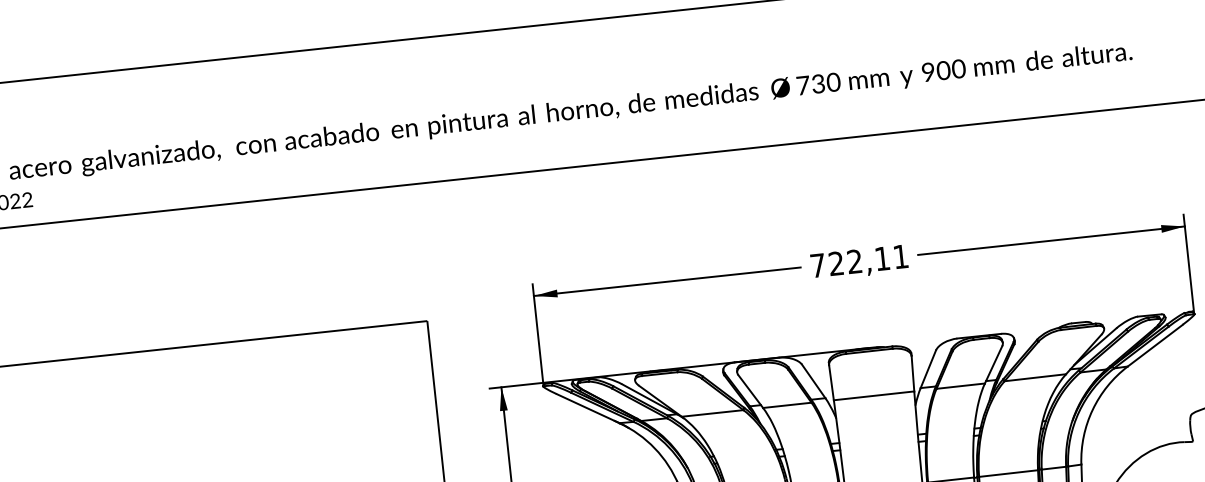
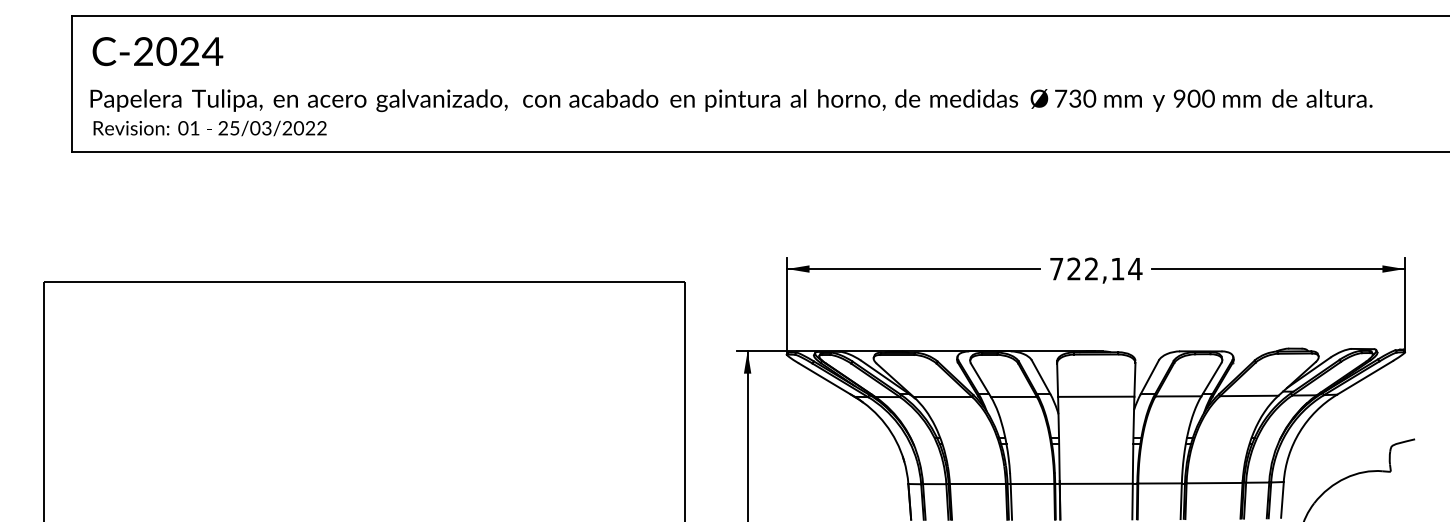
text: (901, 257) -> (1135, 269), 722,11 -> 722,14

